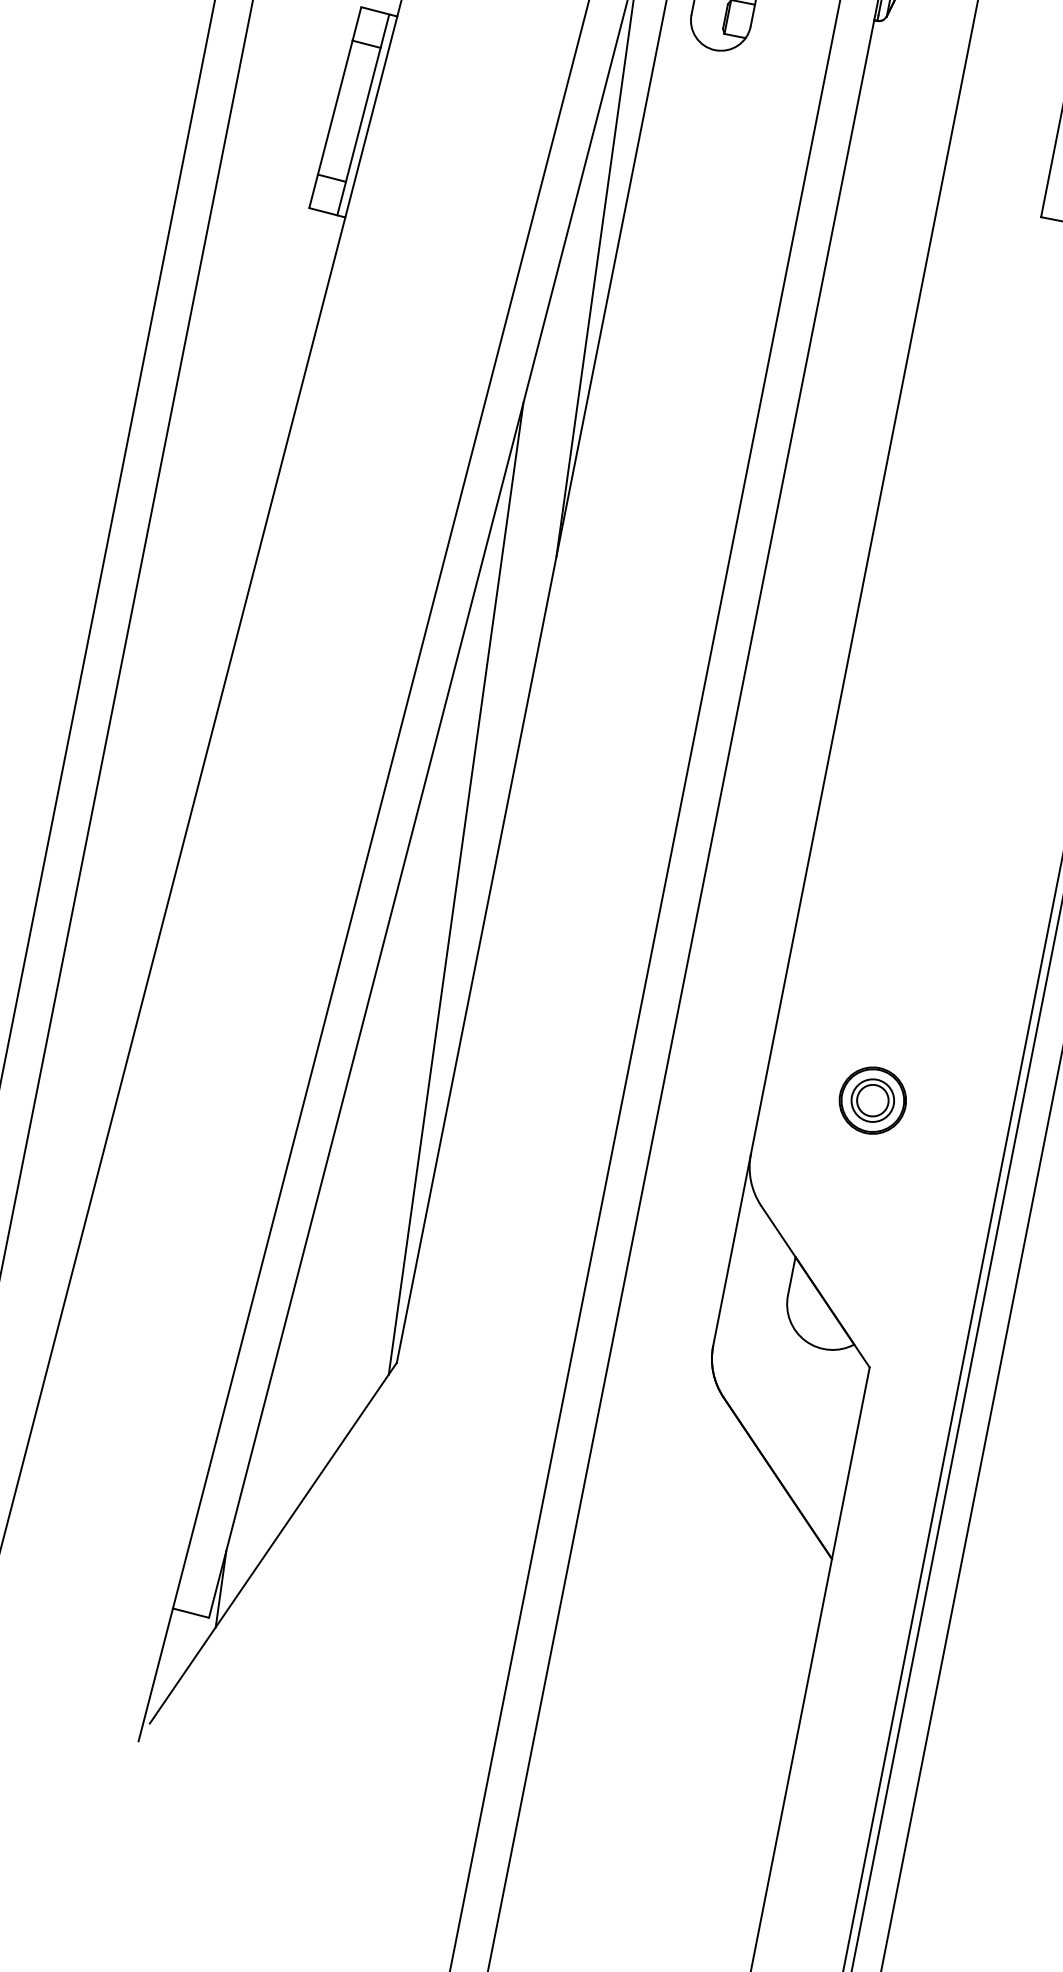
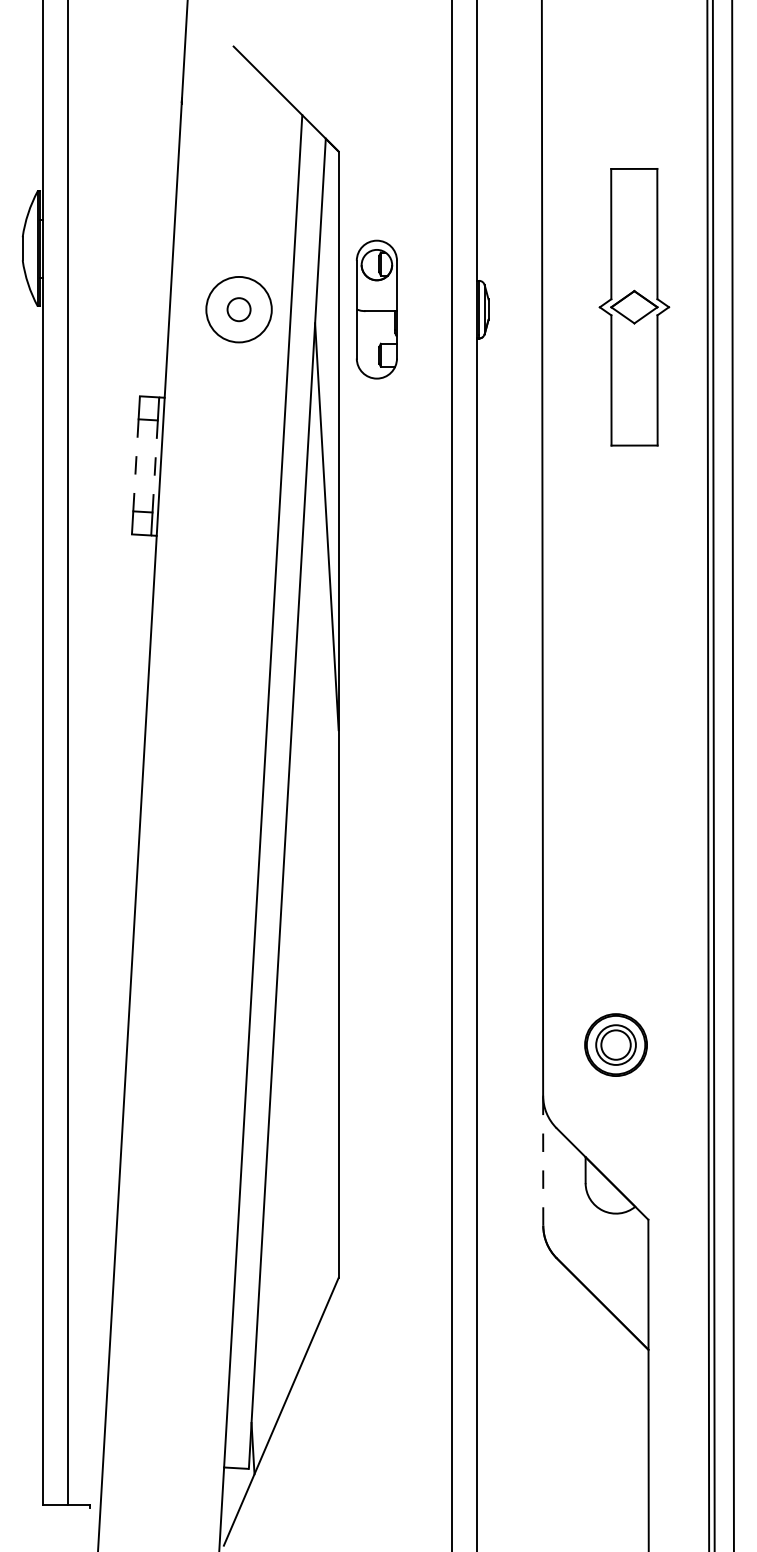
line: (334, 107) -> (135, 465), solid -> dashed
line: (363, 115) -> (155, 466), solid -> dashed
line: (455, 887) -> (315, 959), removed
part: (872, 1099) -> (615, 1044), size x1.4
line: (732, 1249) -> (543, 1160), solid -> dashed

